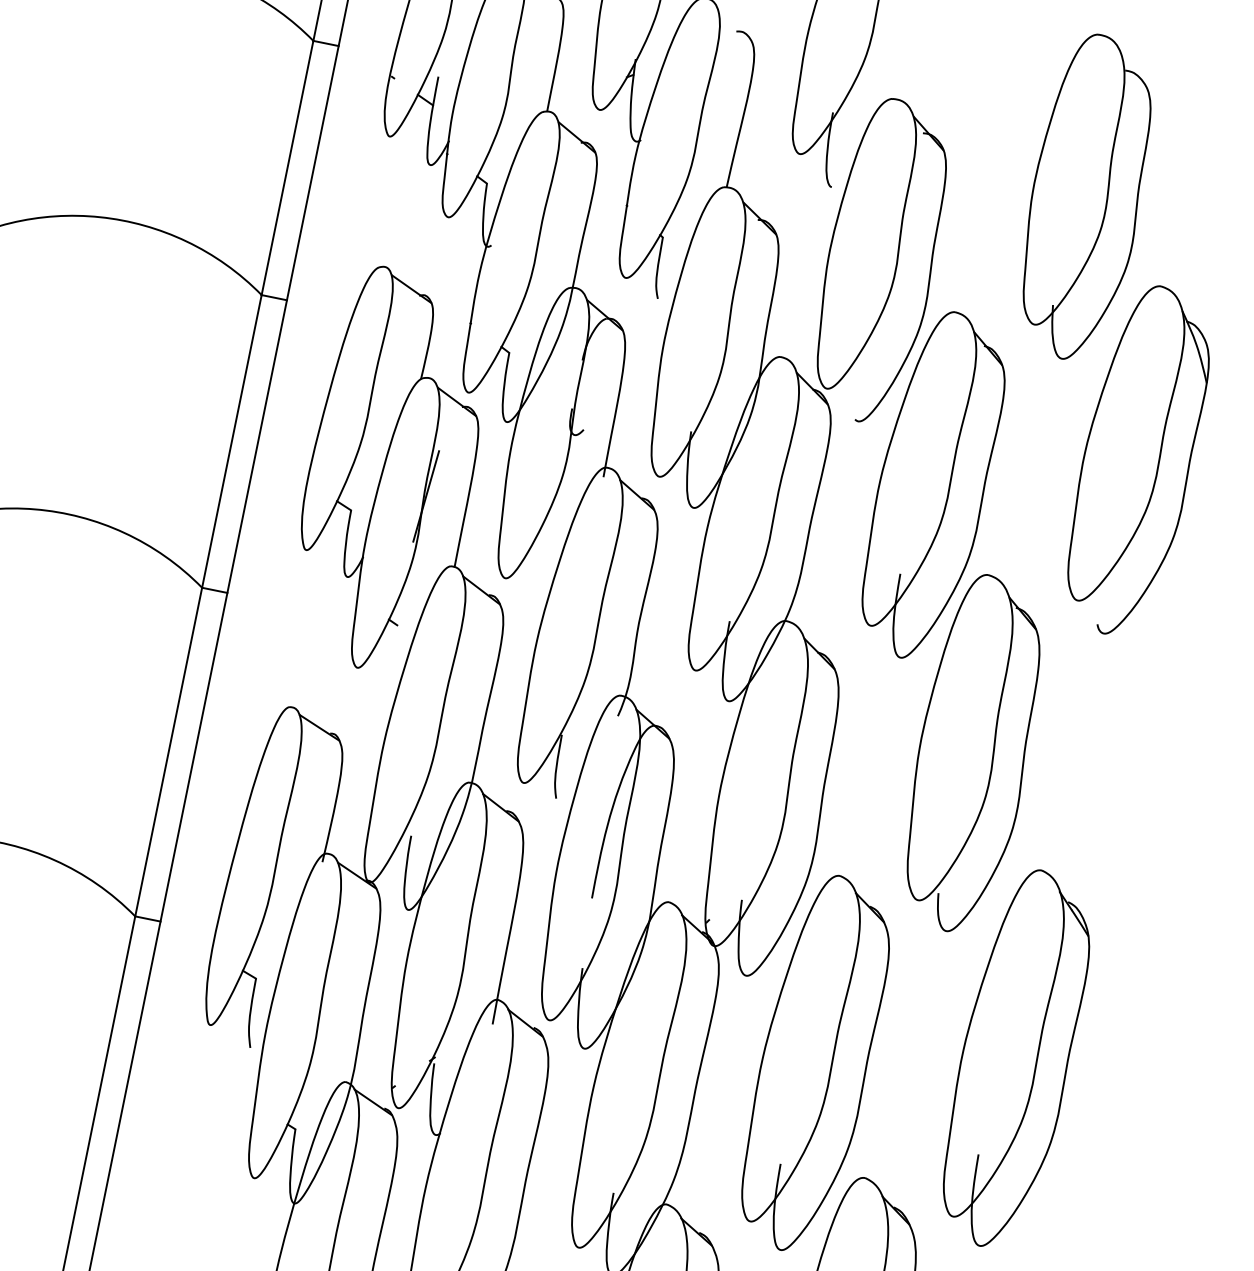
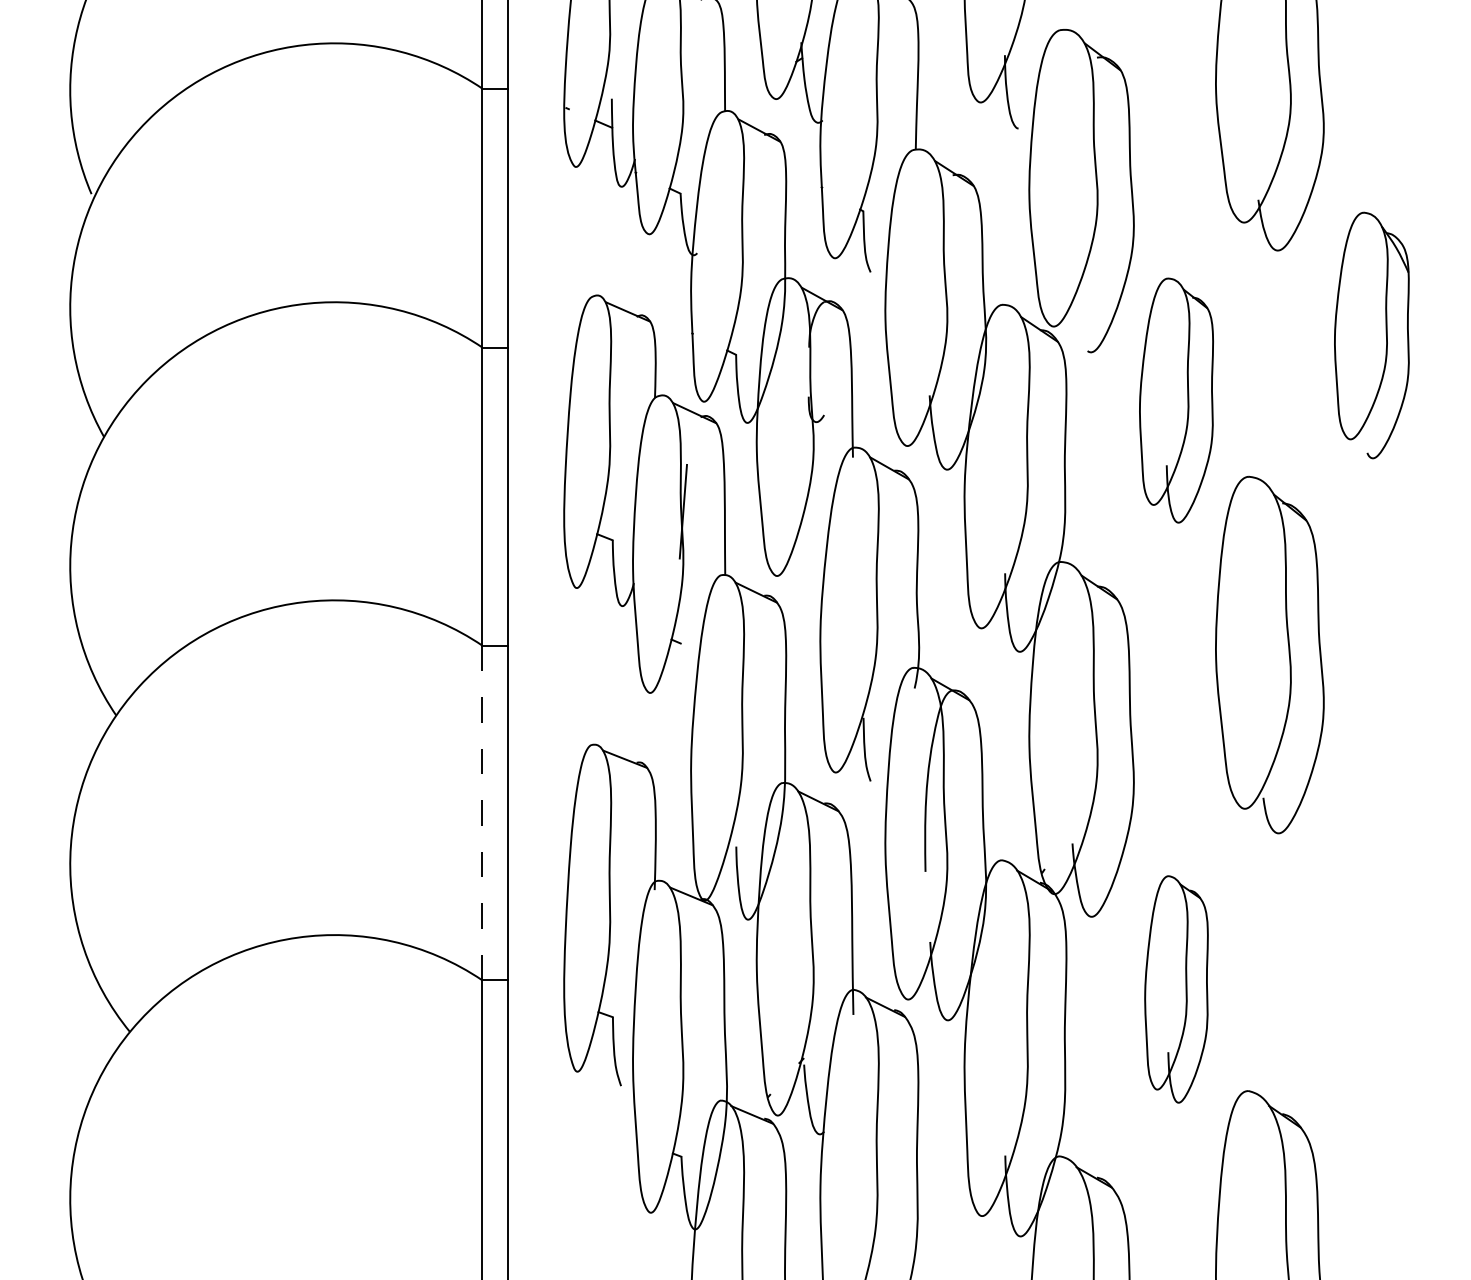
part: (1136, 460) -> (1371, 335), size x0.7
part: (932, 485) -> (1176, 400), size x0.7
line: (168, 751) -> (482, 812), solid -> dashed
part: (1015, 1058) -> (1371, 944), removed
part: (814, 1064) -> (1176, 989), size x0.6

